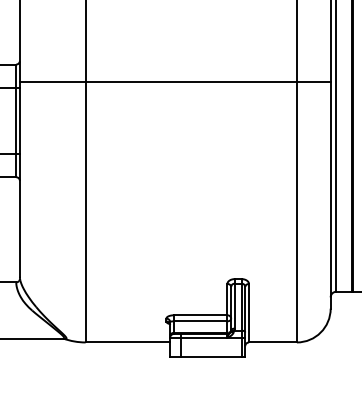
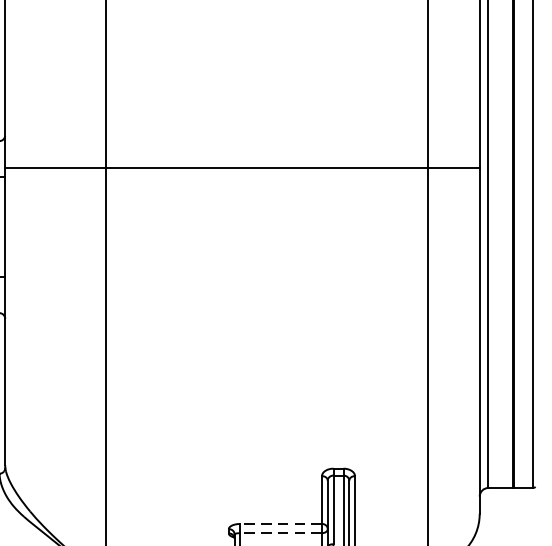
line: (200, 315) -> (280, 524), solid -> dashed
line: (200, 321) -> (280, 533), solid -> dashed

